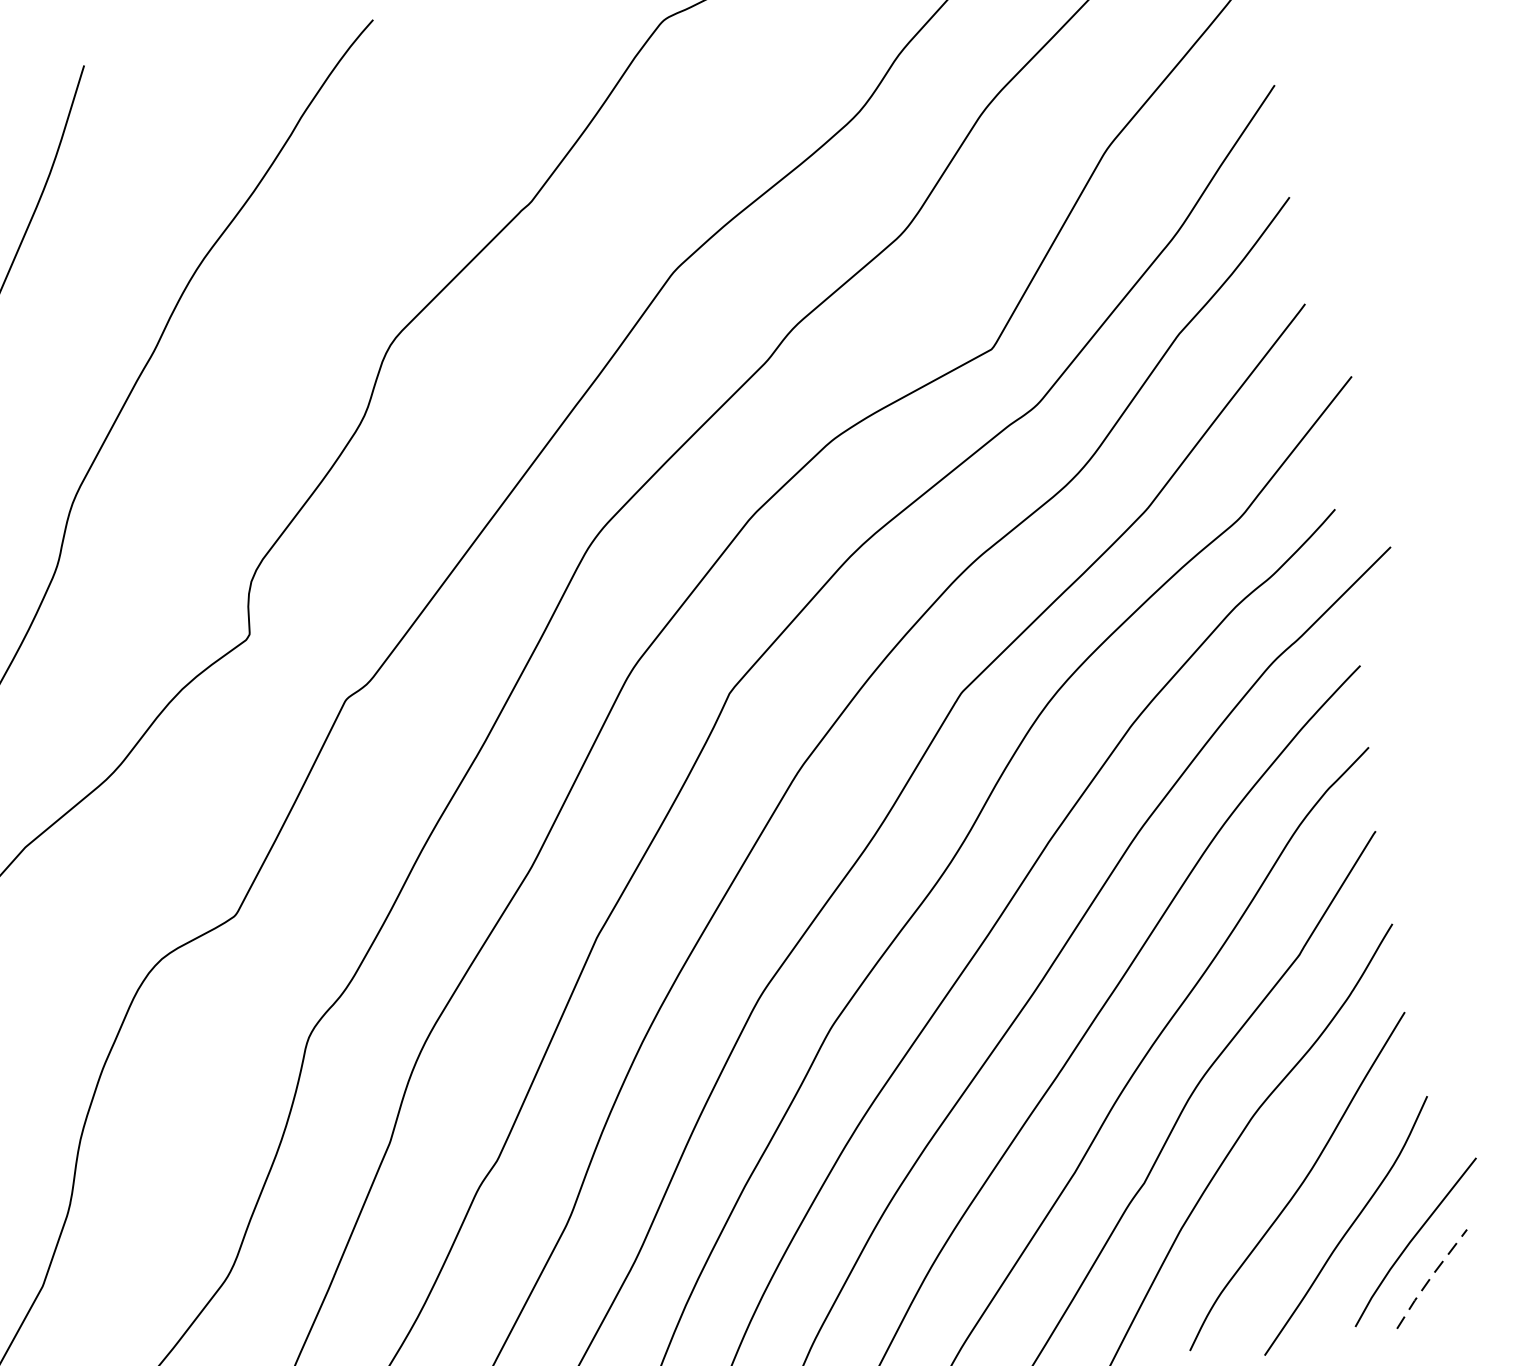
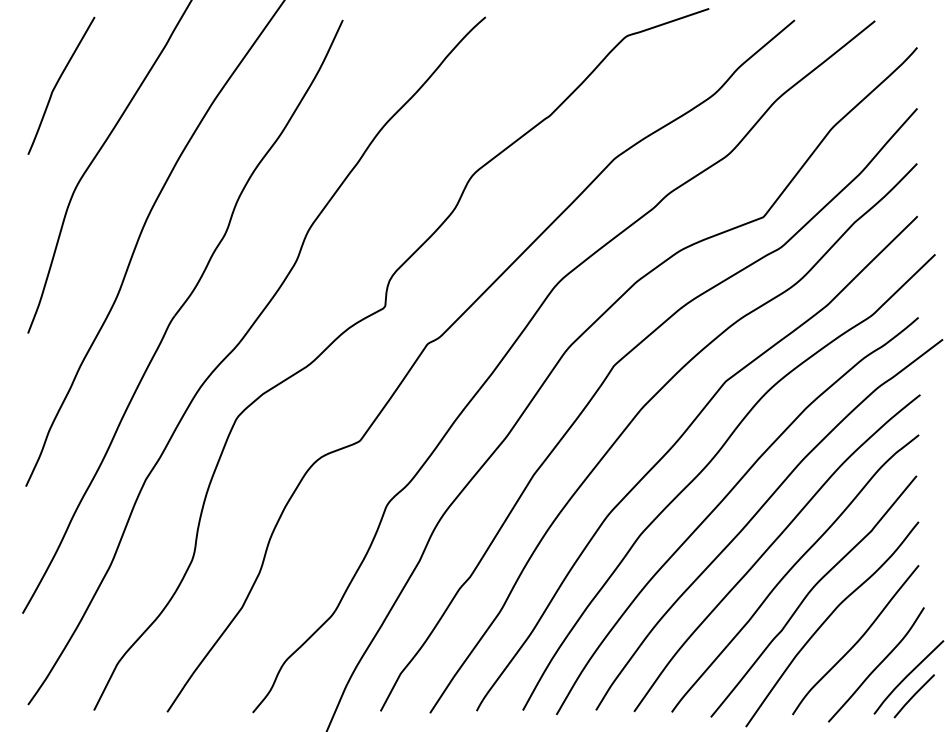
line: (1430, 1277) -> (913, 695), dashed -> solid

